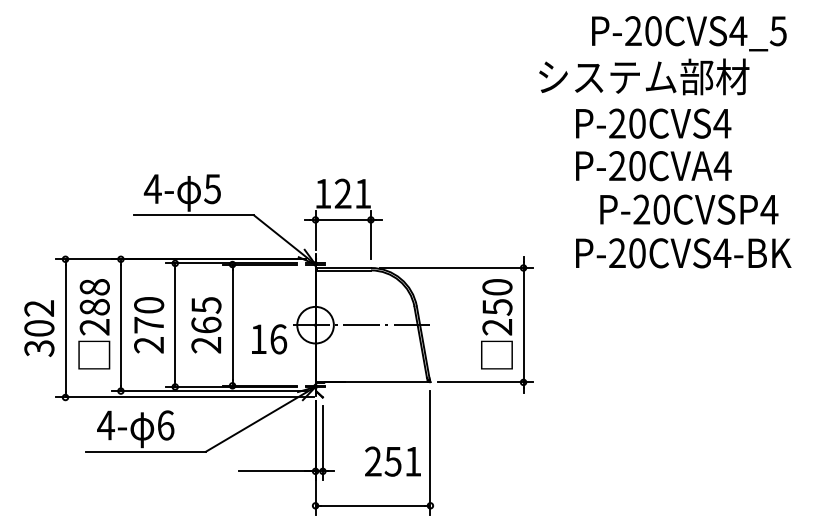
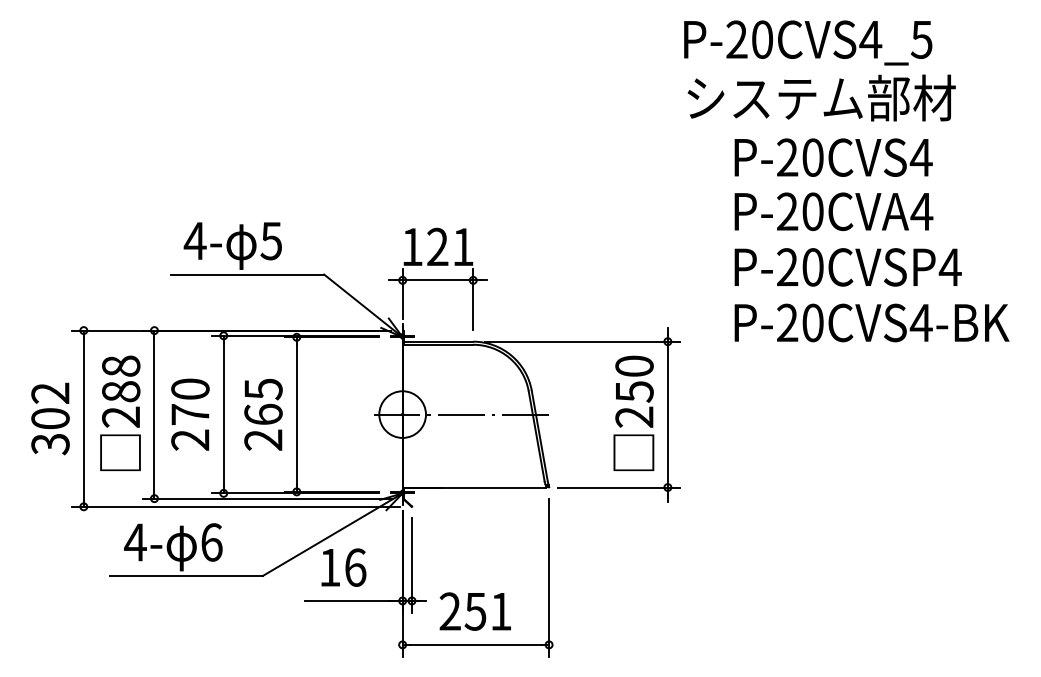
text: (689, 33) -> (808, 42), moved
text: (688, 209) -> (847, 267), moved
text: (269, 339) -> (343, 567), moved
text: (392, 461) -> (474, 611), moved

